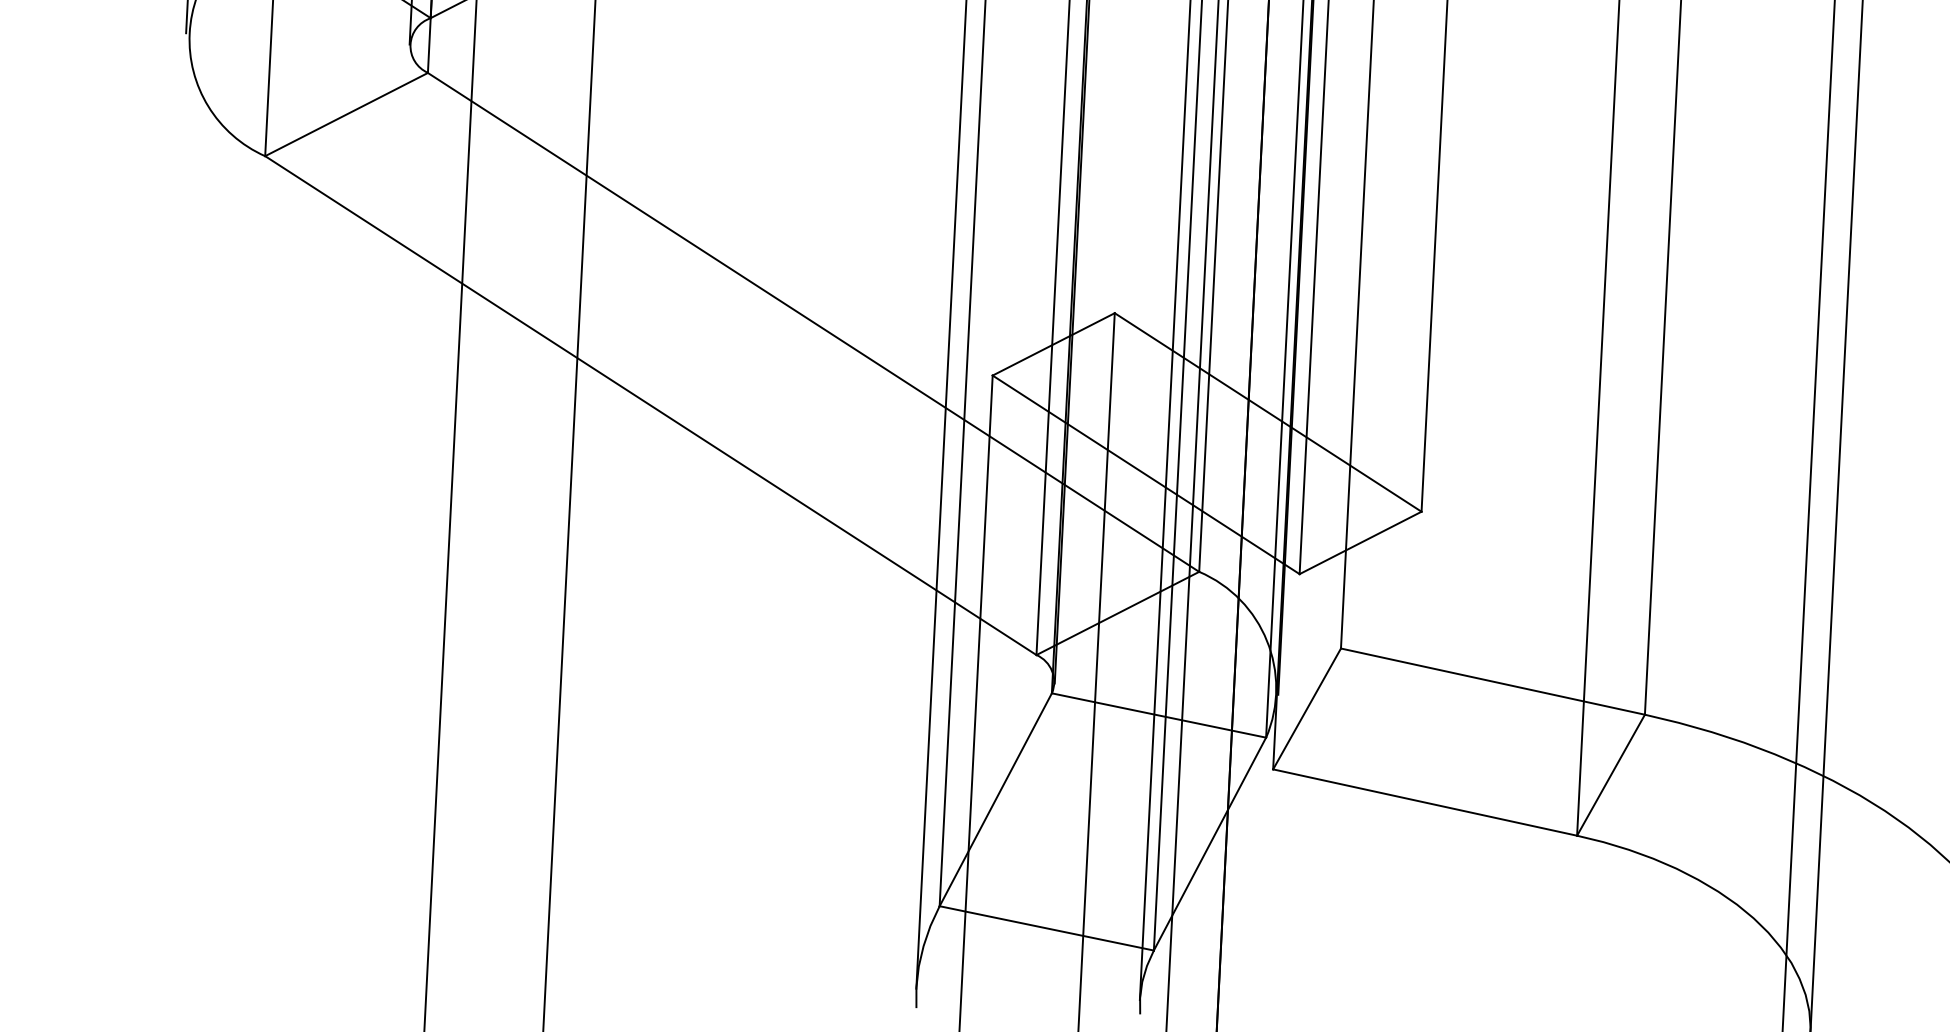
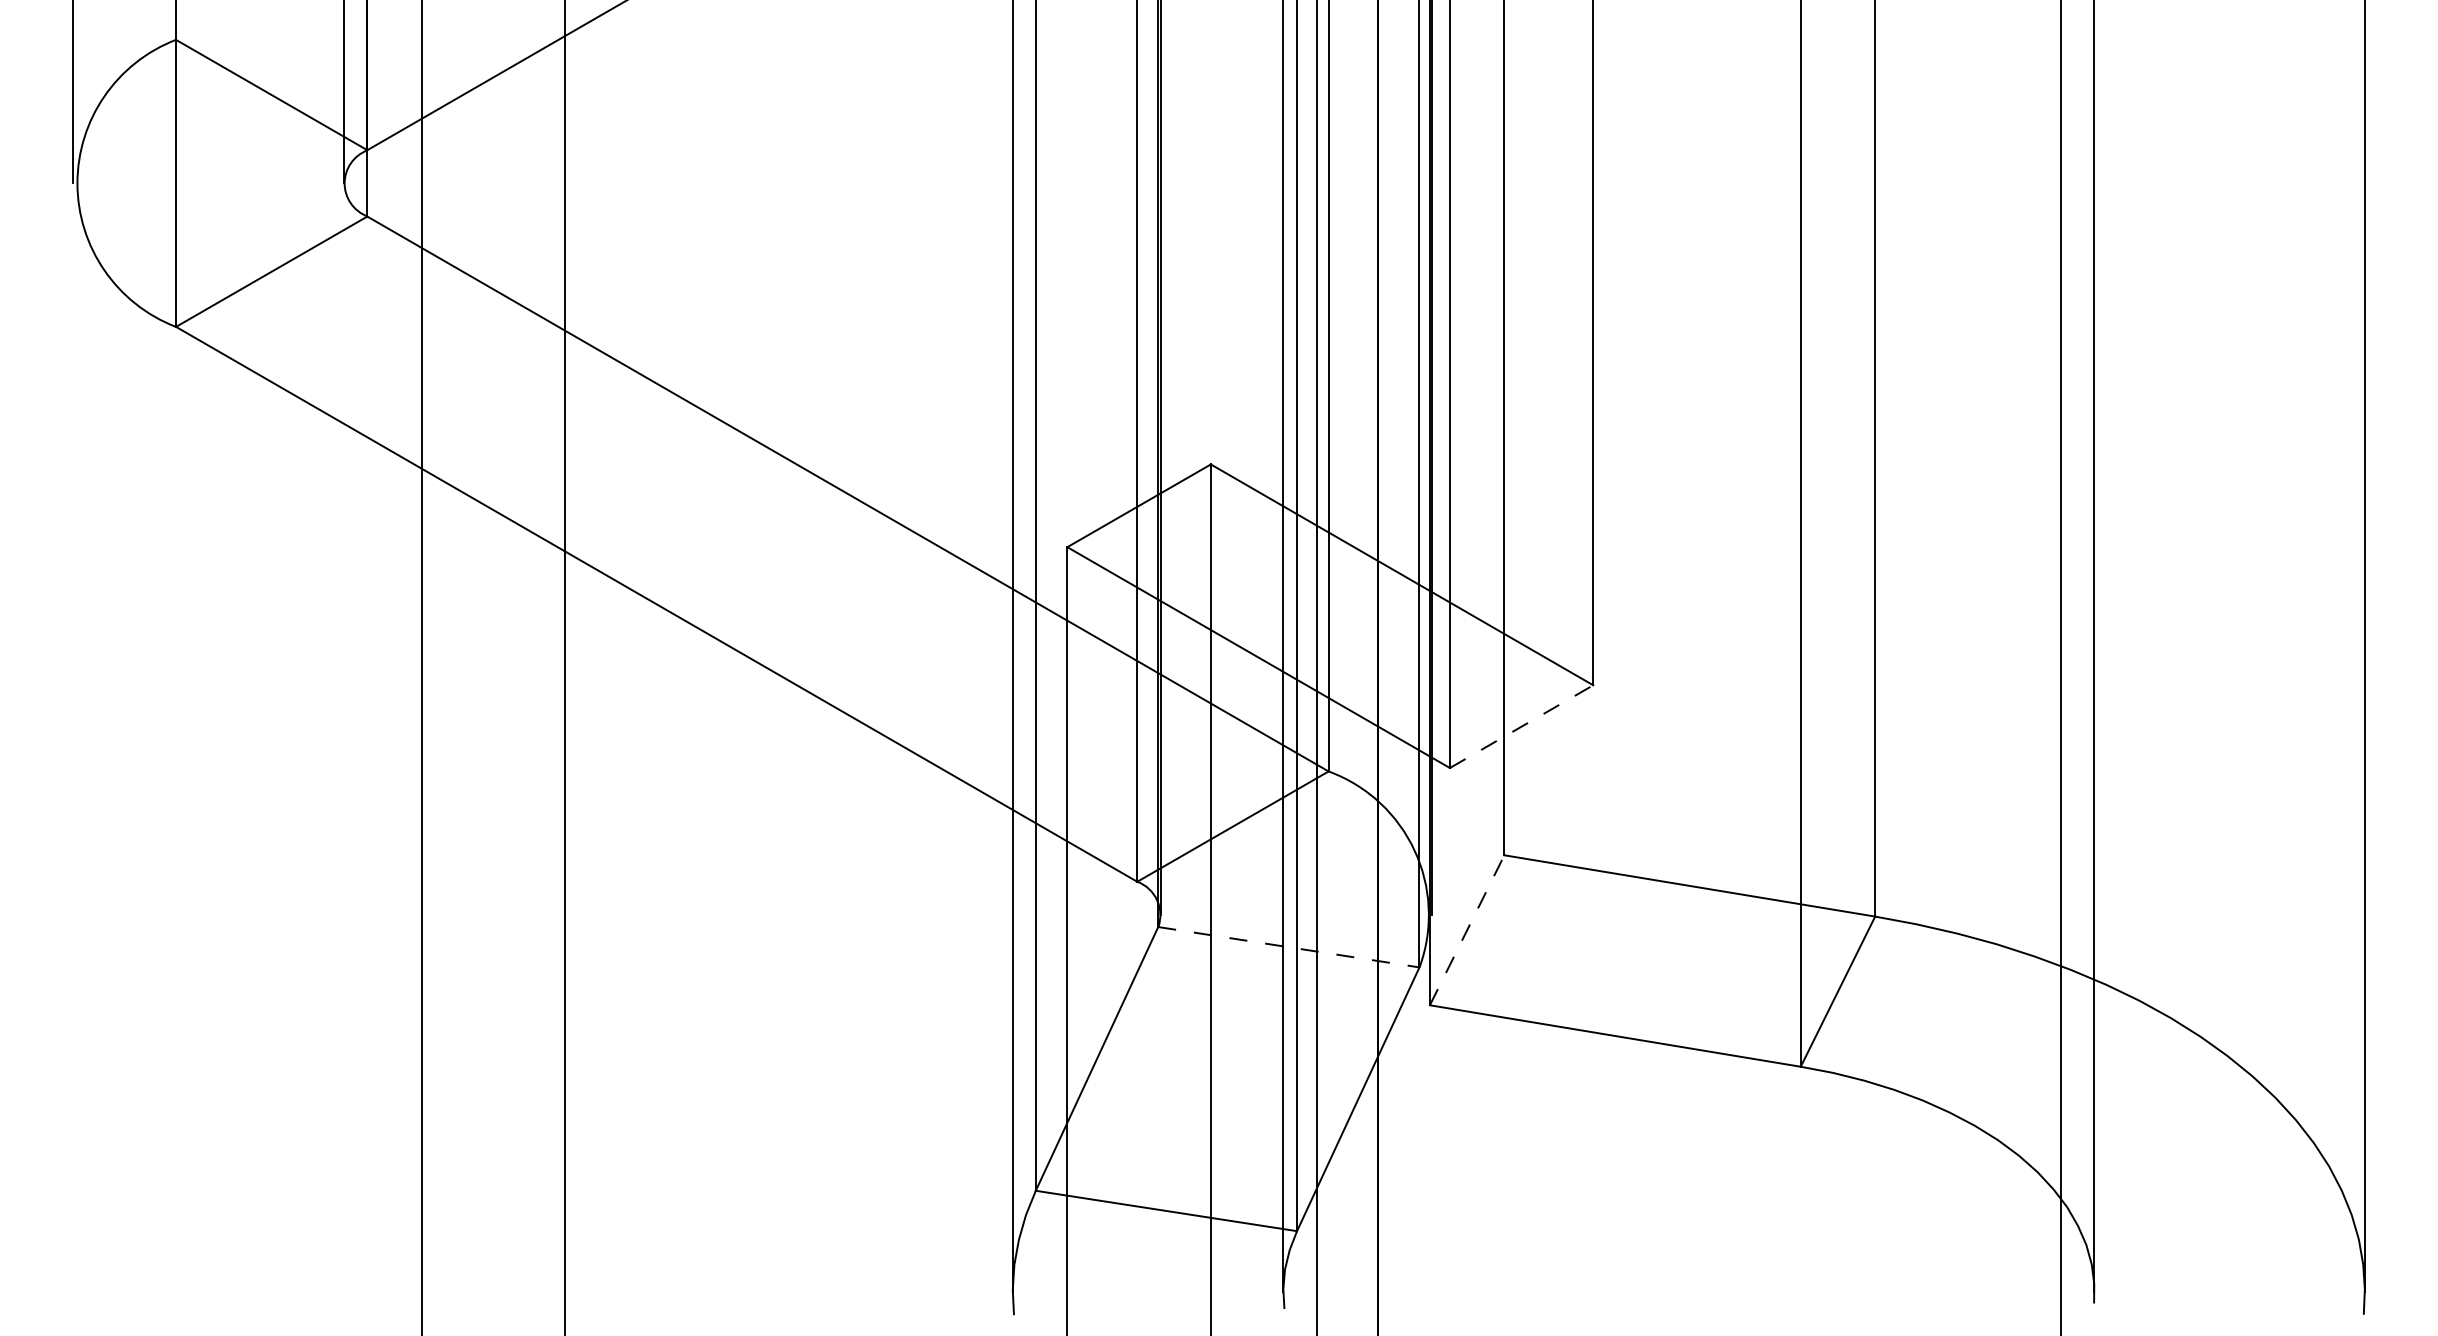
line: (1360, 542) -> (1521, 726), solid -> dashed
line: (1307, 709) -> (1467, 930), solid -> dashed
line: (1159, 715) -> (1289, 947), solid -> dashed

